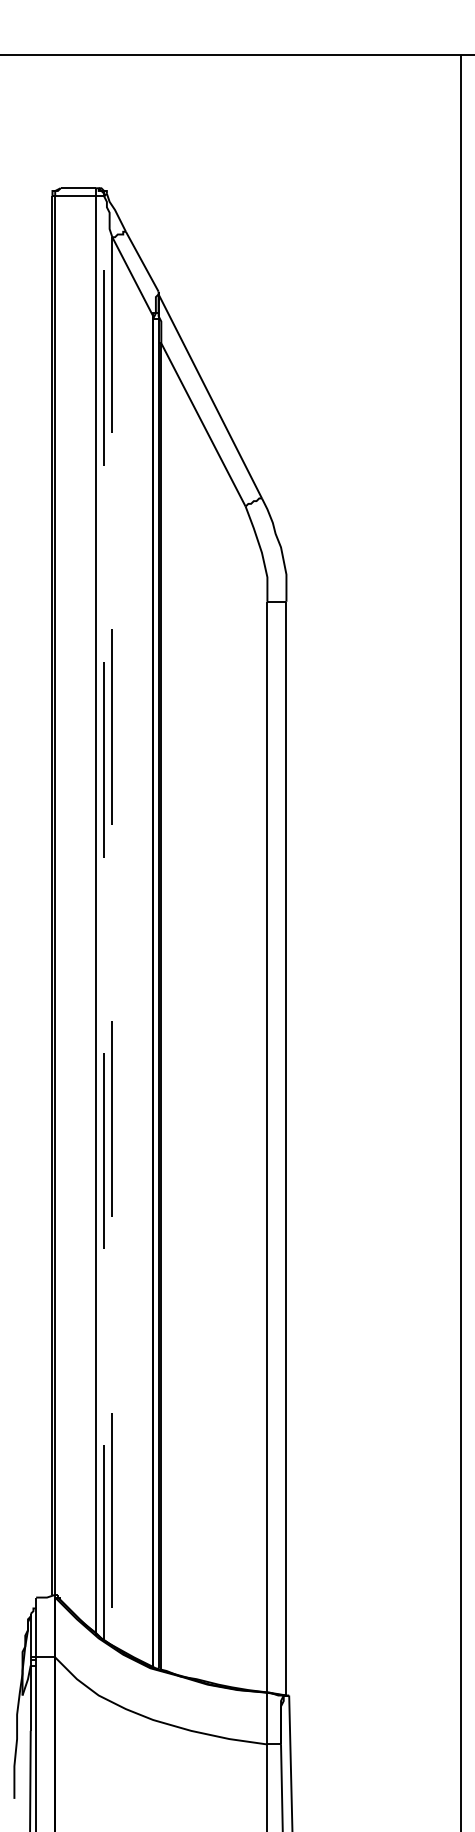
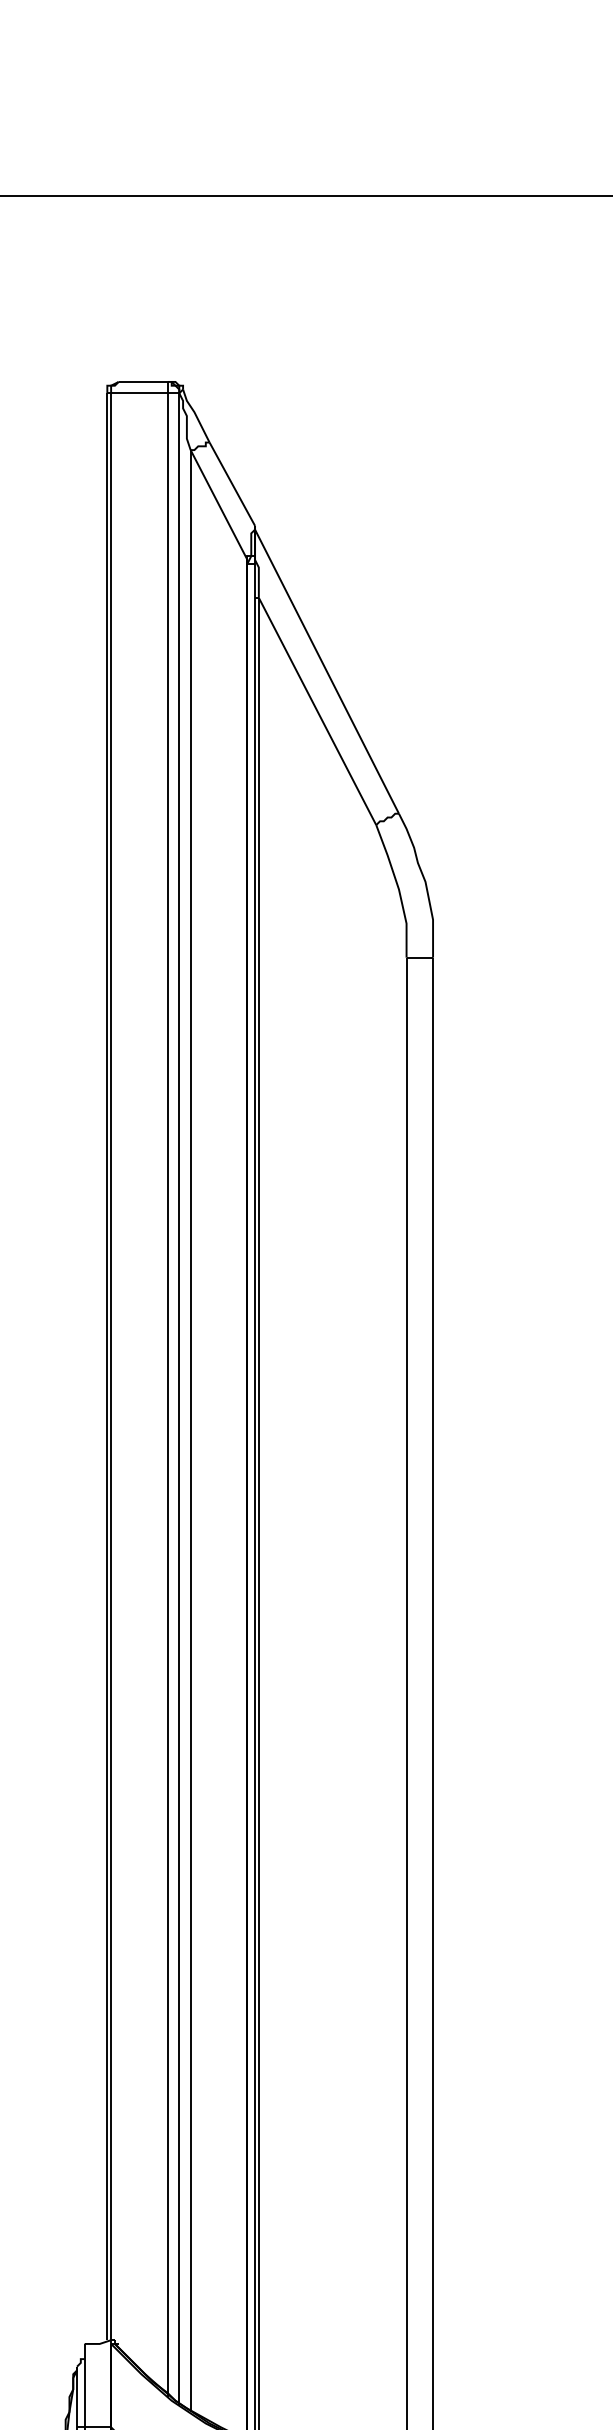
line: (104, 918) -> (179, 1398), dashed -> solid
line: (112, 941) -> (190, 1430), dashed -> solid

